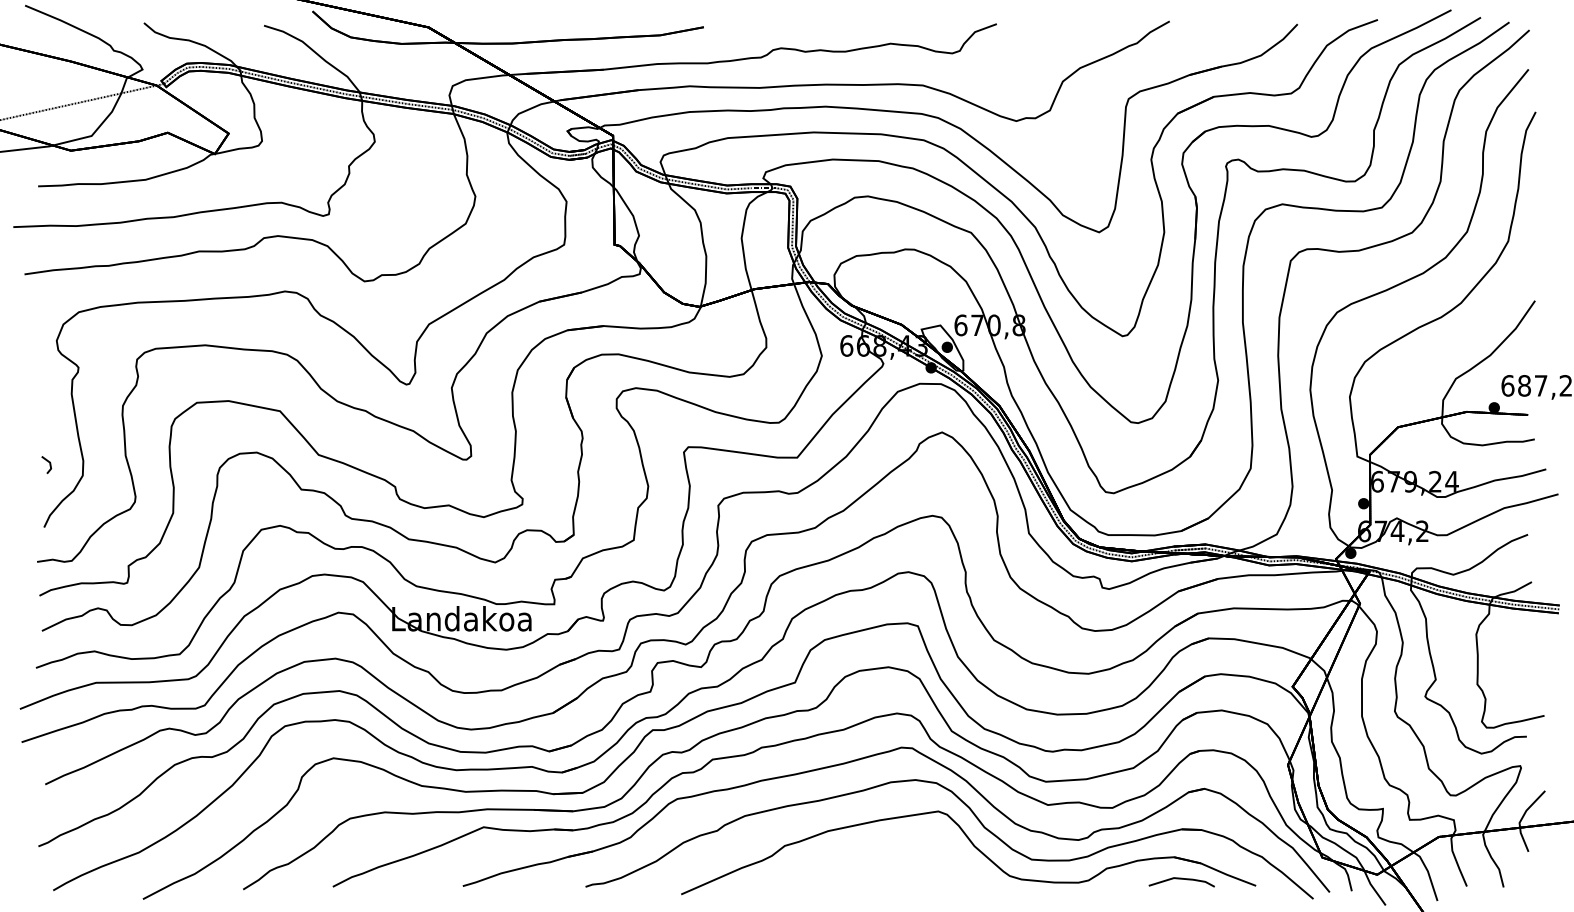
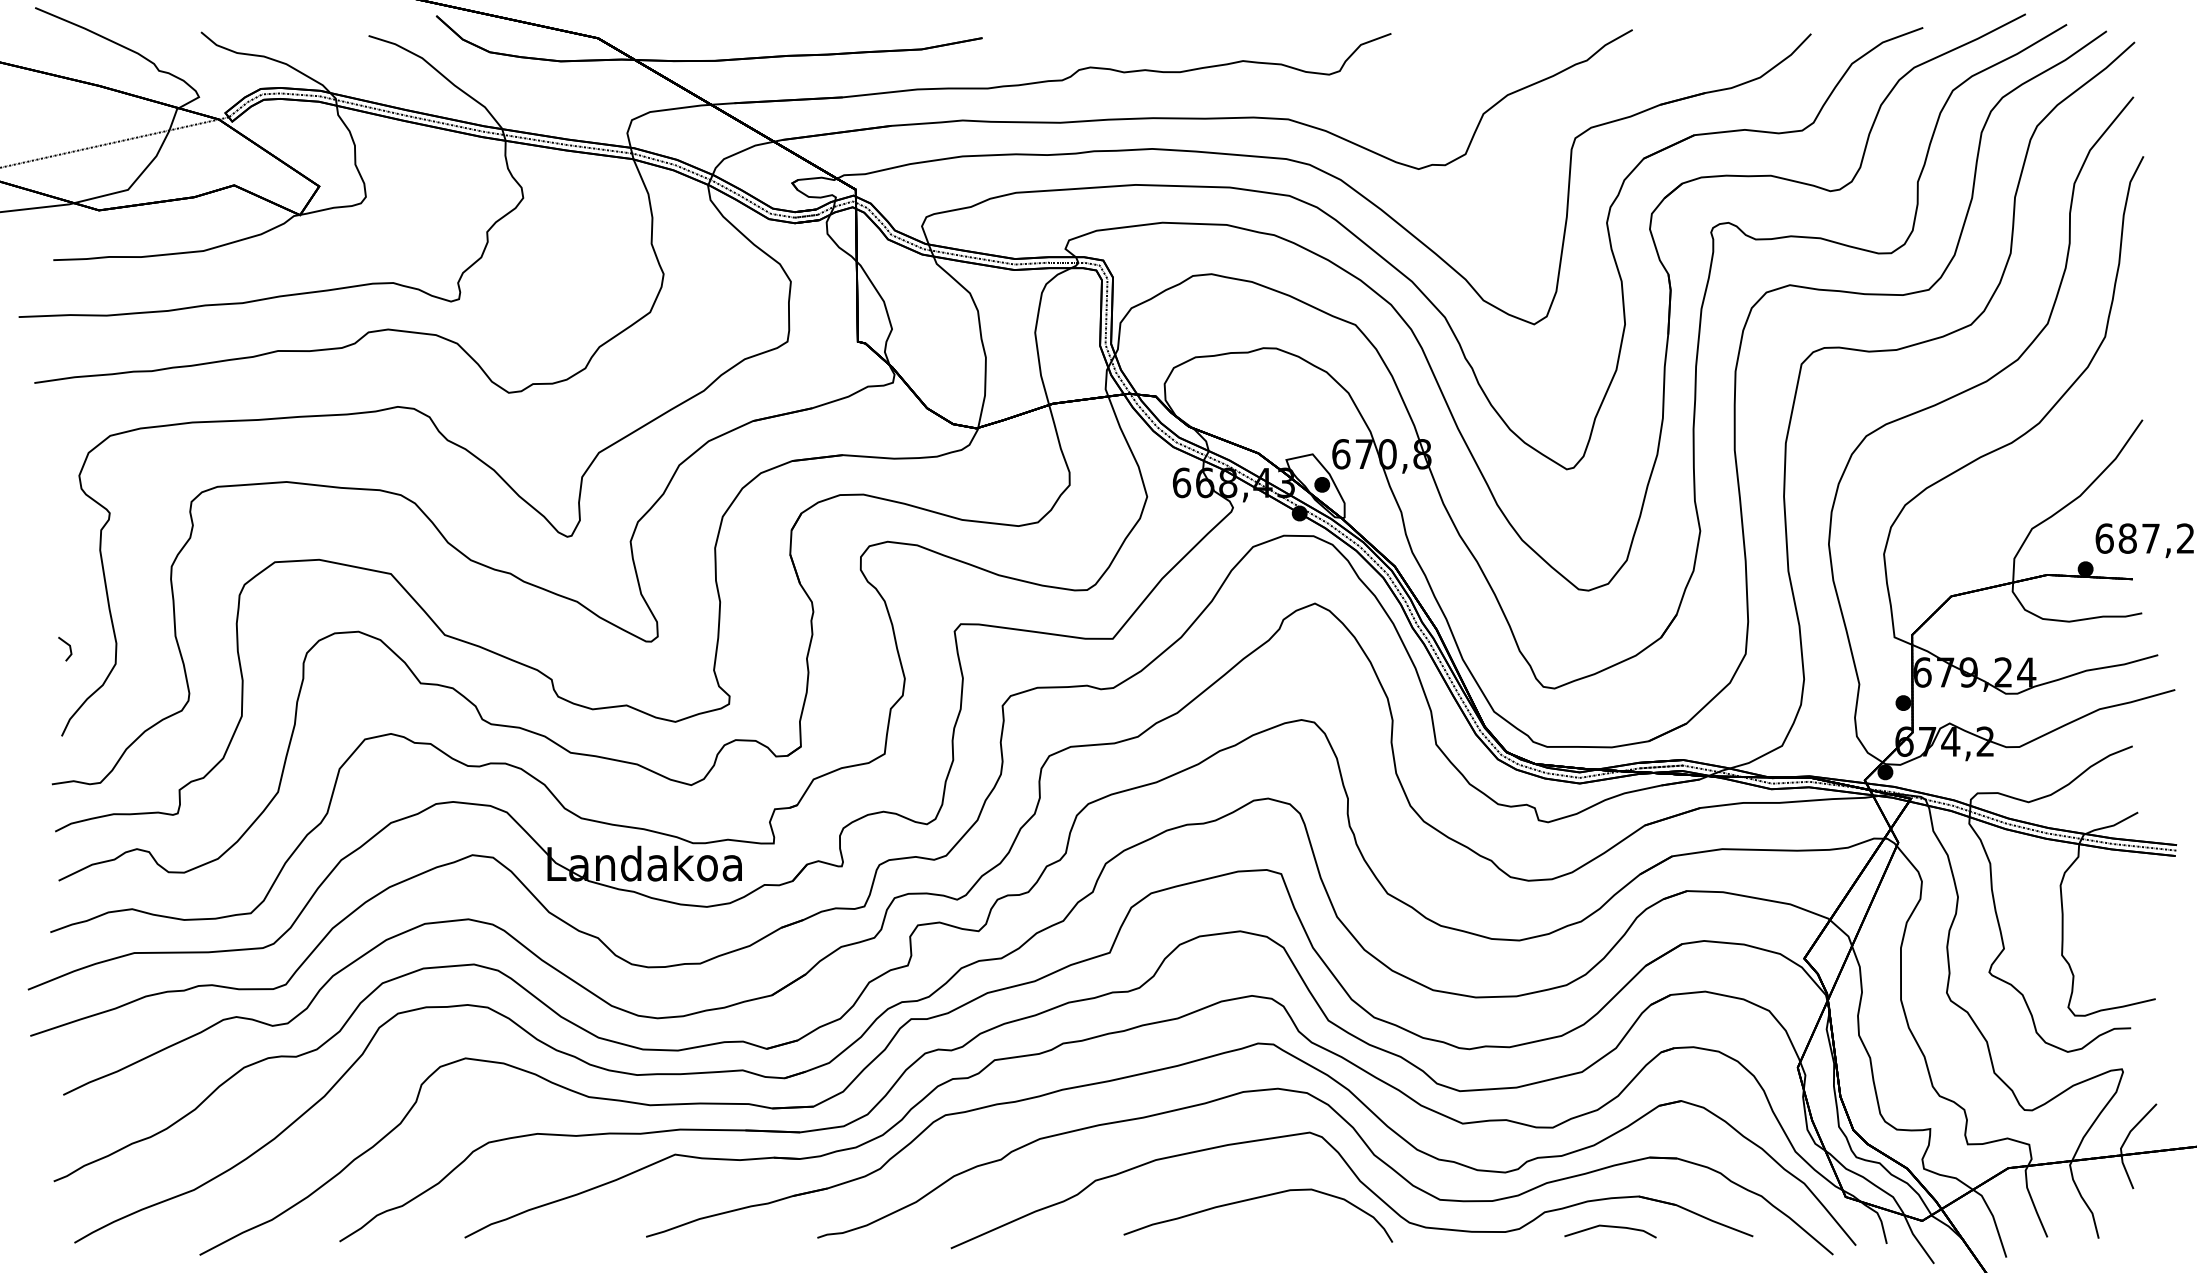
curve: (899, 859) -> (1255, 1199), added
line: (1181, 879) -> (1610, 1227), moved

